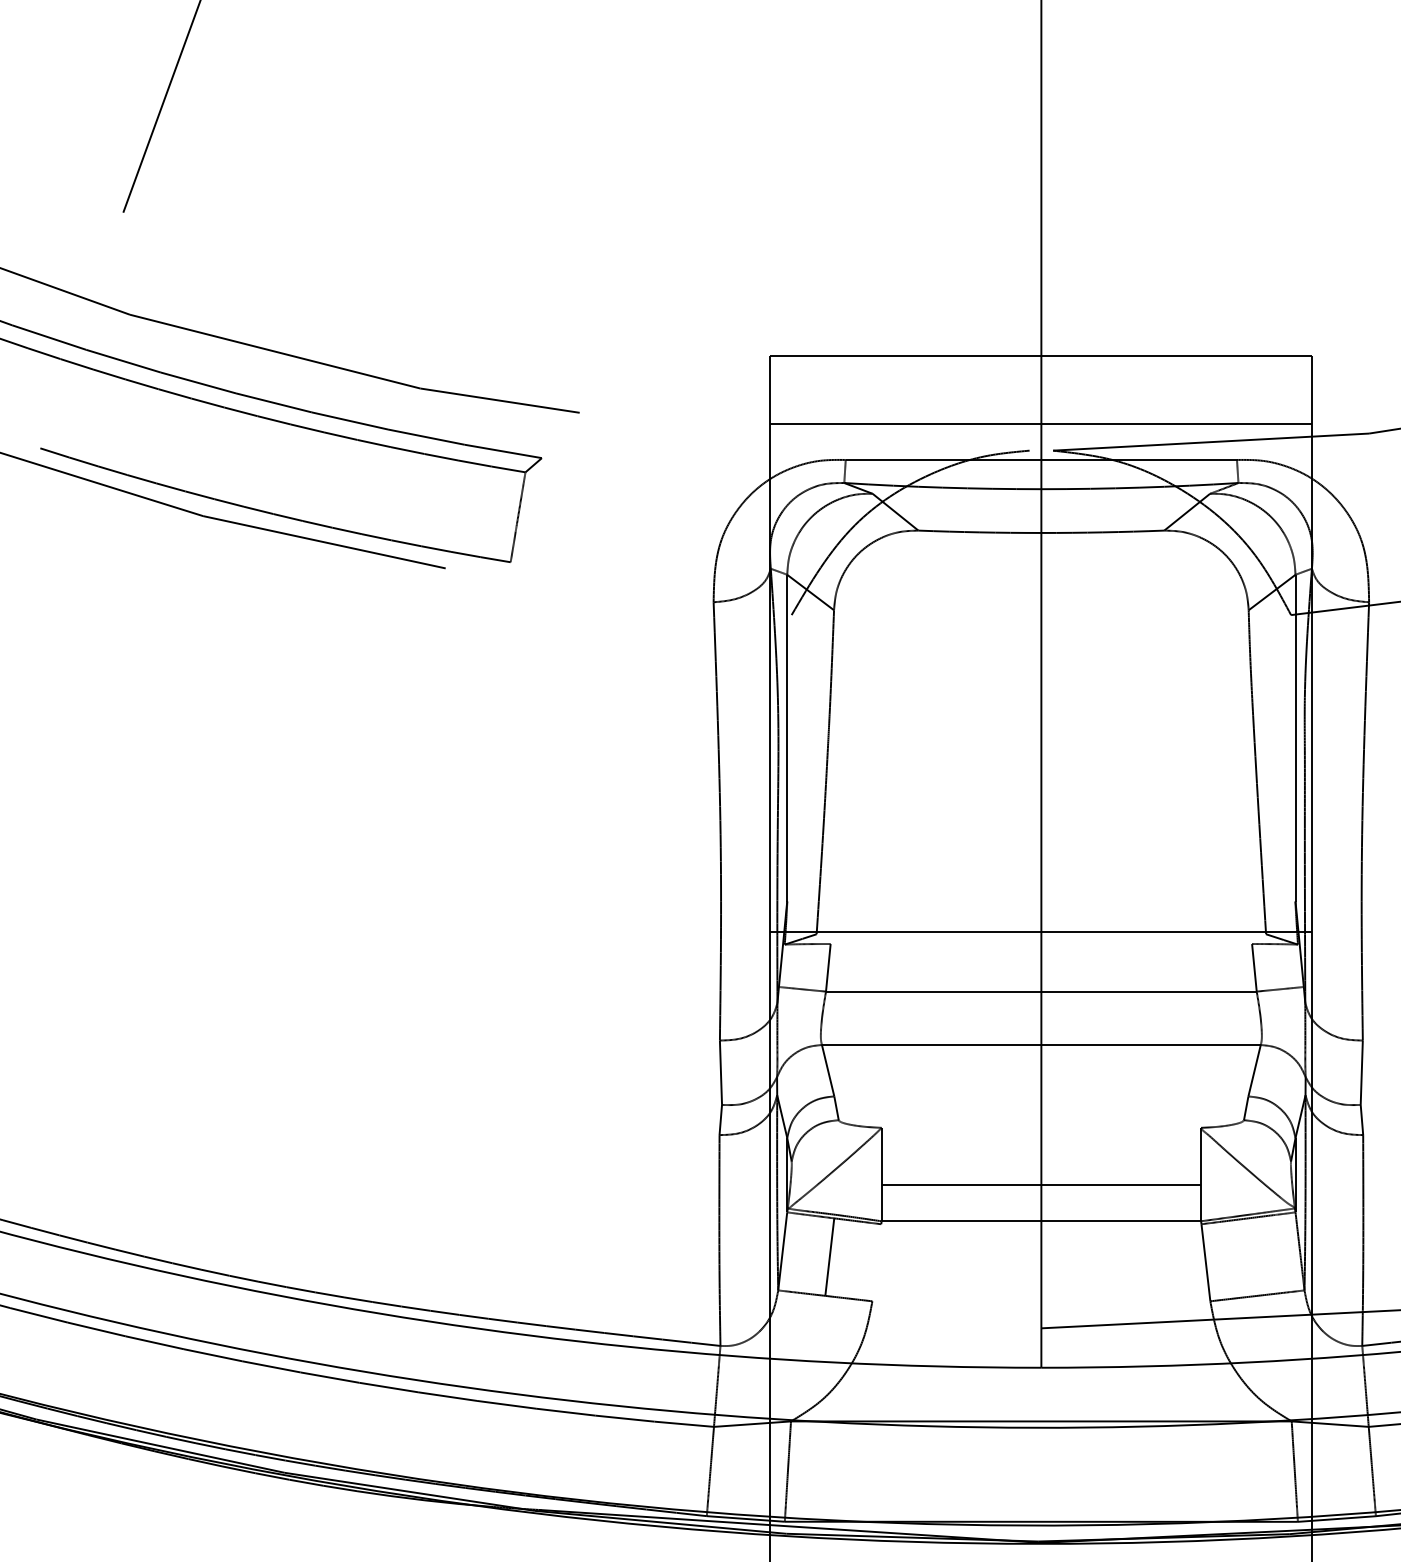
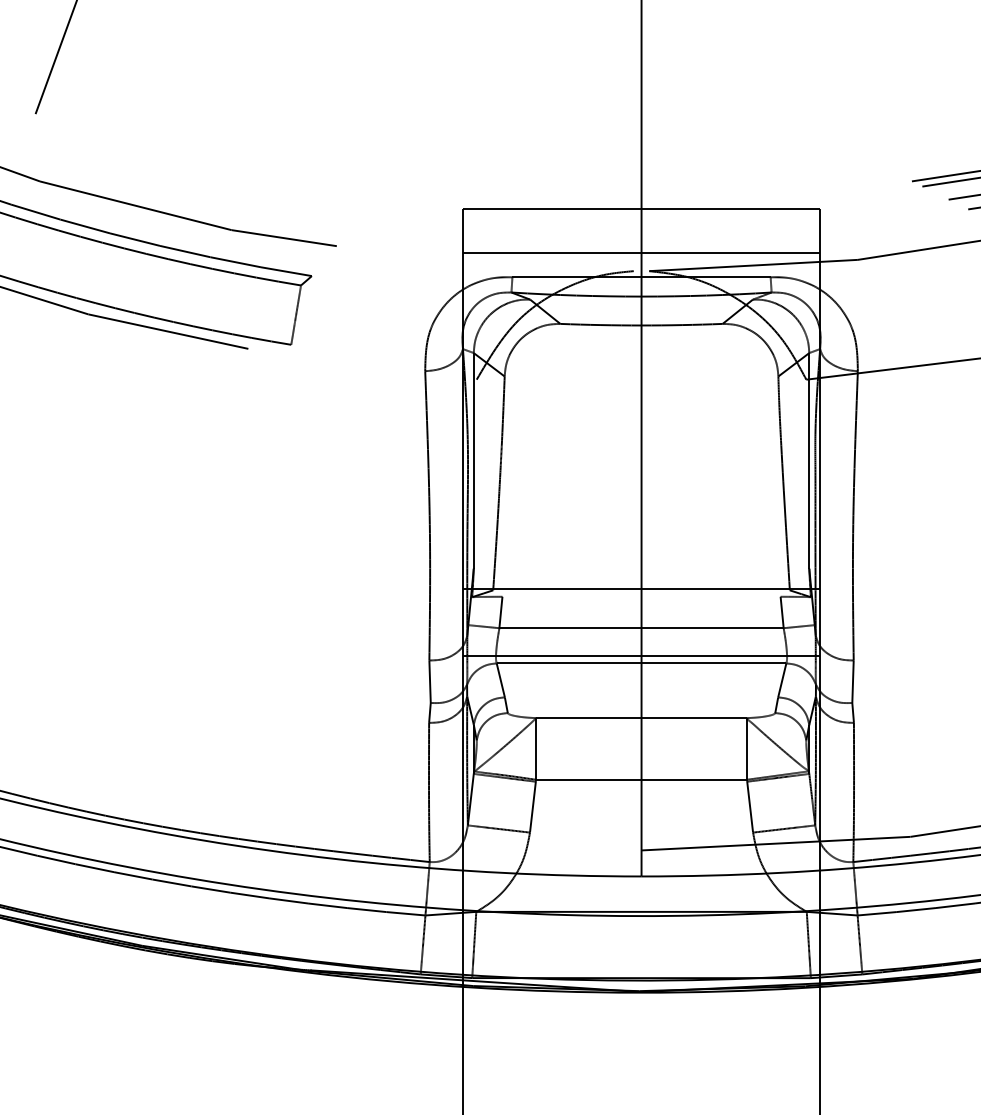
line: (1041, 1032) -> (641, 655), added
line: (1041, 1186) -> (641, 718), moved
line: (829, 1255) -> (532, 806), moved

